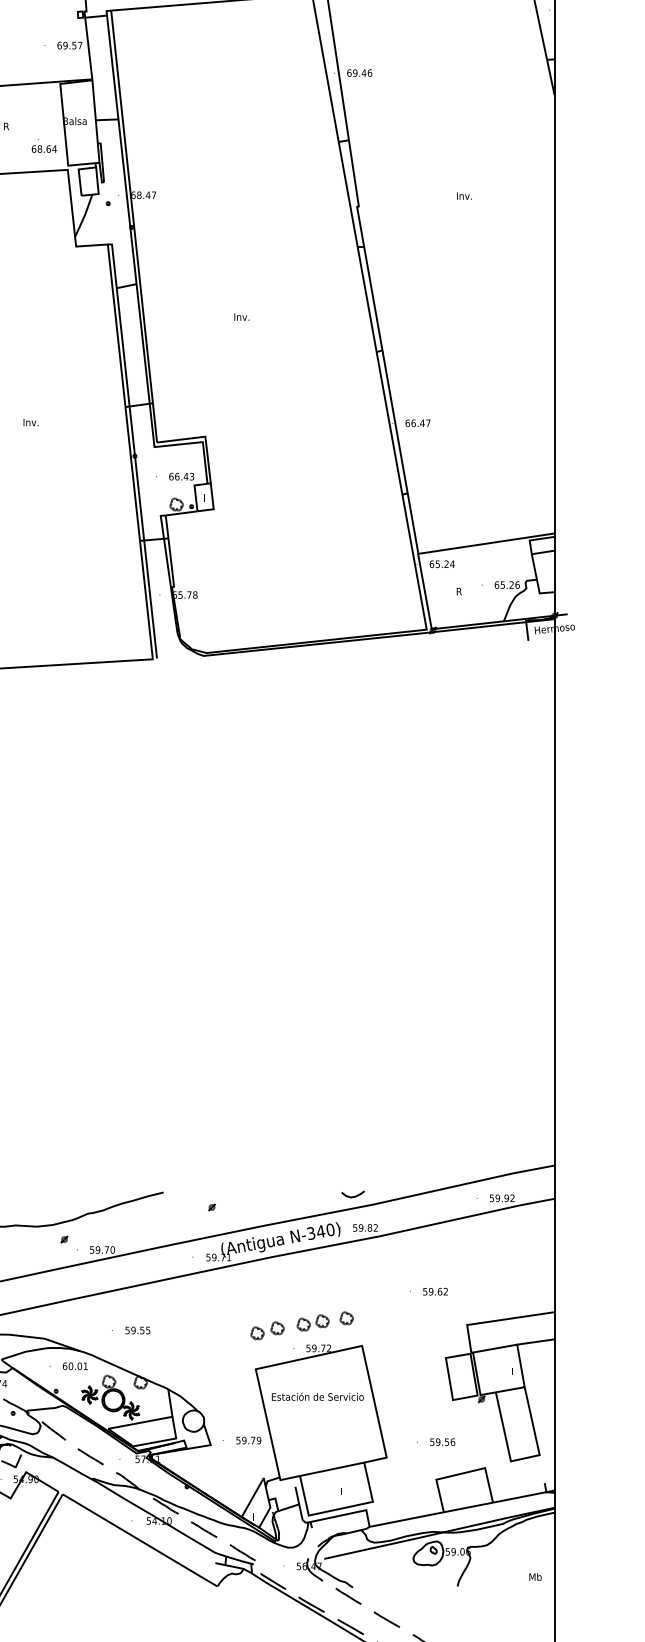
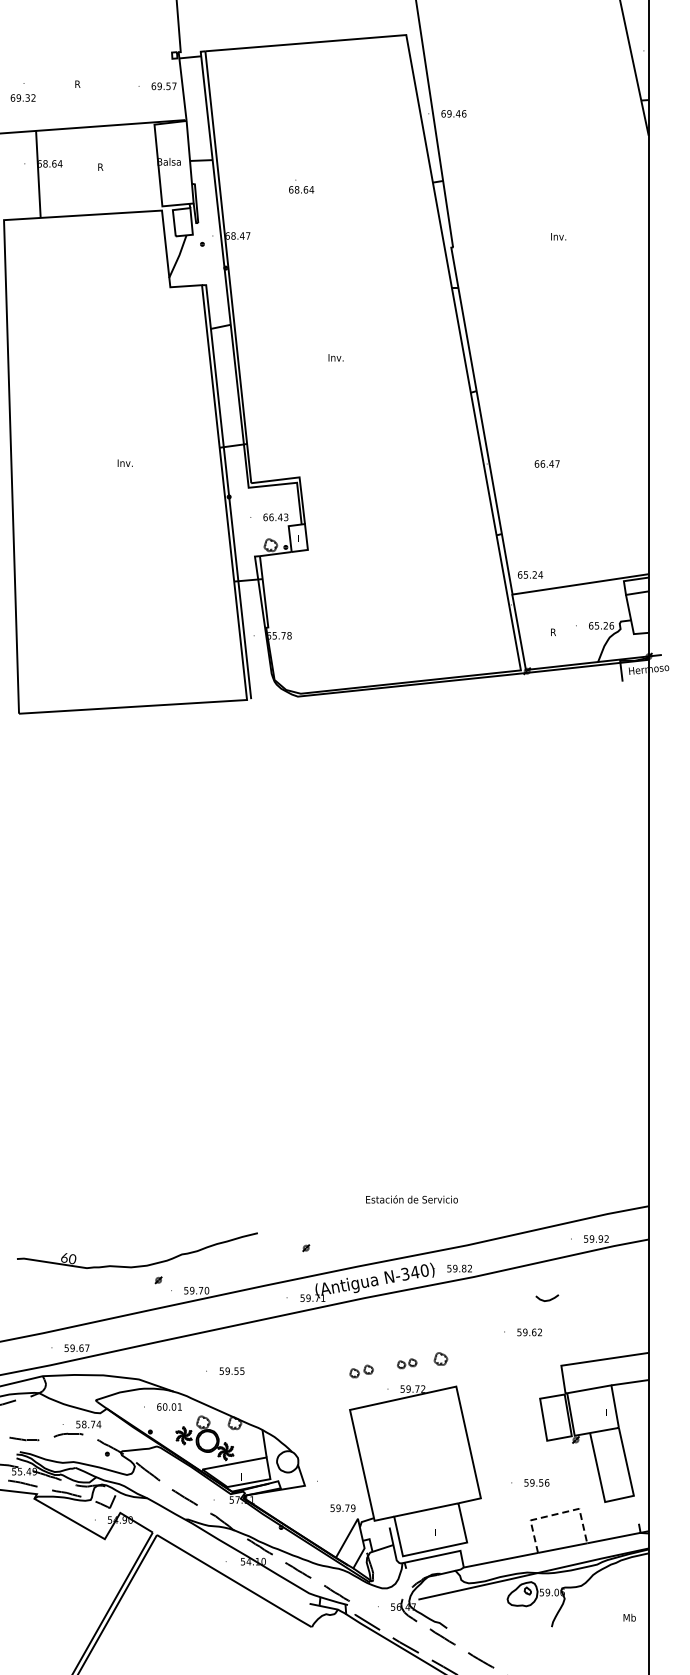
text: (44, 145) -> (301, 186), moved
text: (417, 422) -> (546, 463), moved
text: (442, 563) -> (530, 574), moved
curve: (353, 1195) -> (547, 1299), moved
part: (312, 1322) -> (406, 1363), size x0.6
part: (267, 1330) -> (361, 1371), size x0.7
text: (317, 1396) -> (411, 1199), moved
text: (248, 1440) -> (342, 1508), moved
line: (462, 1473) -> (556, 1514), solid -> dashed

